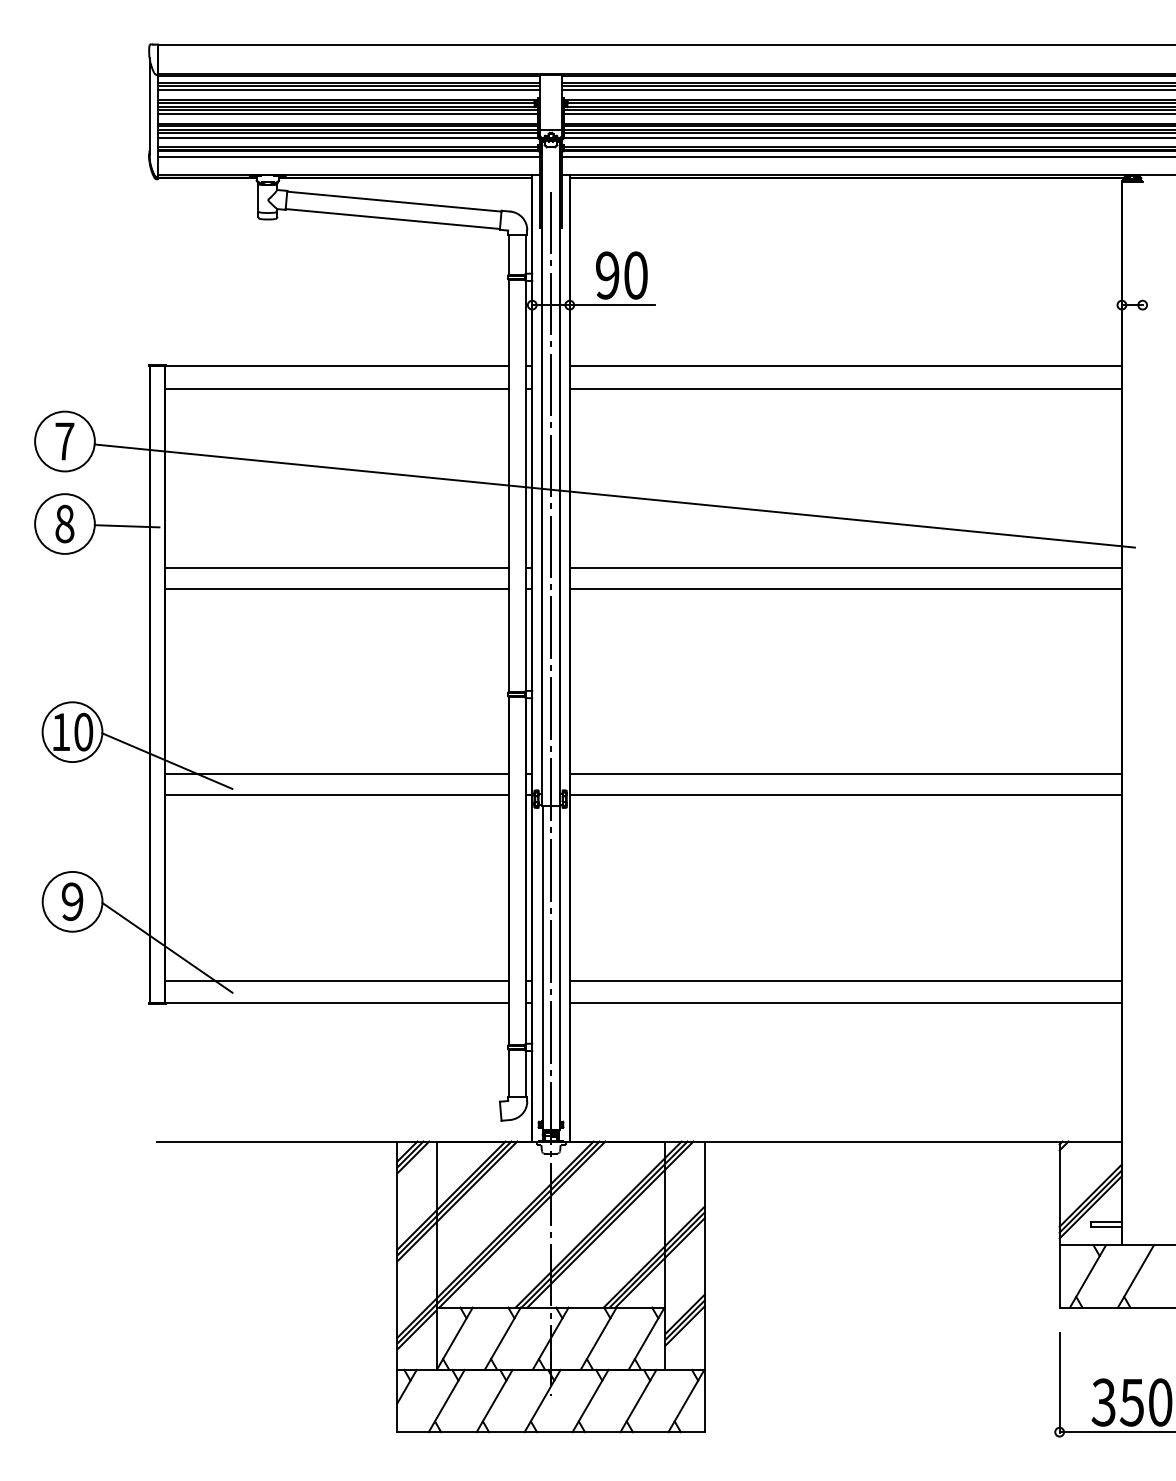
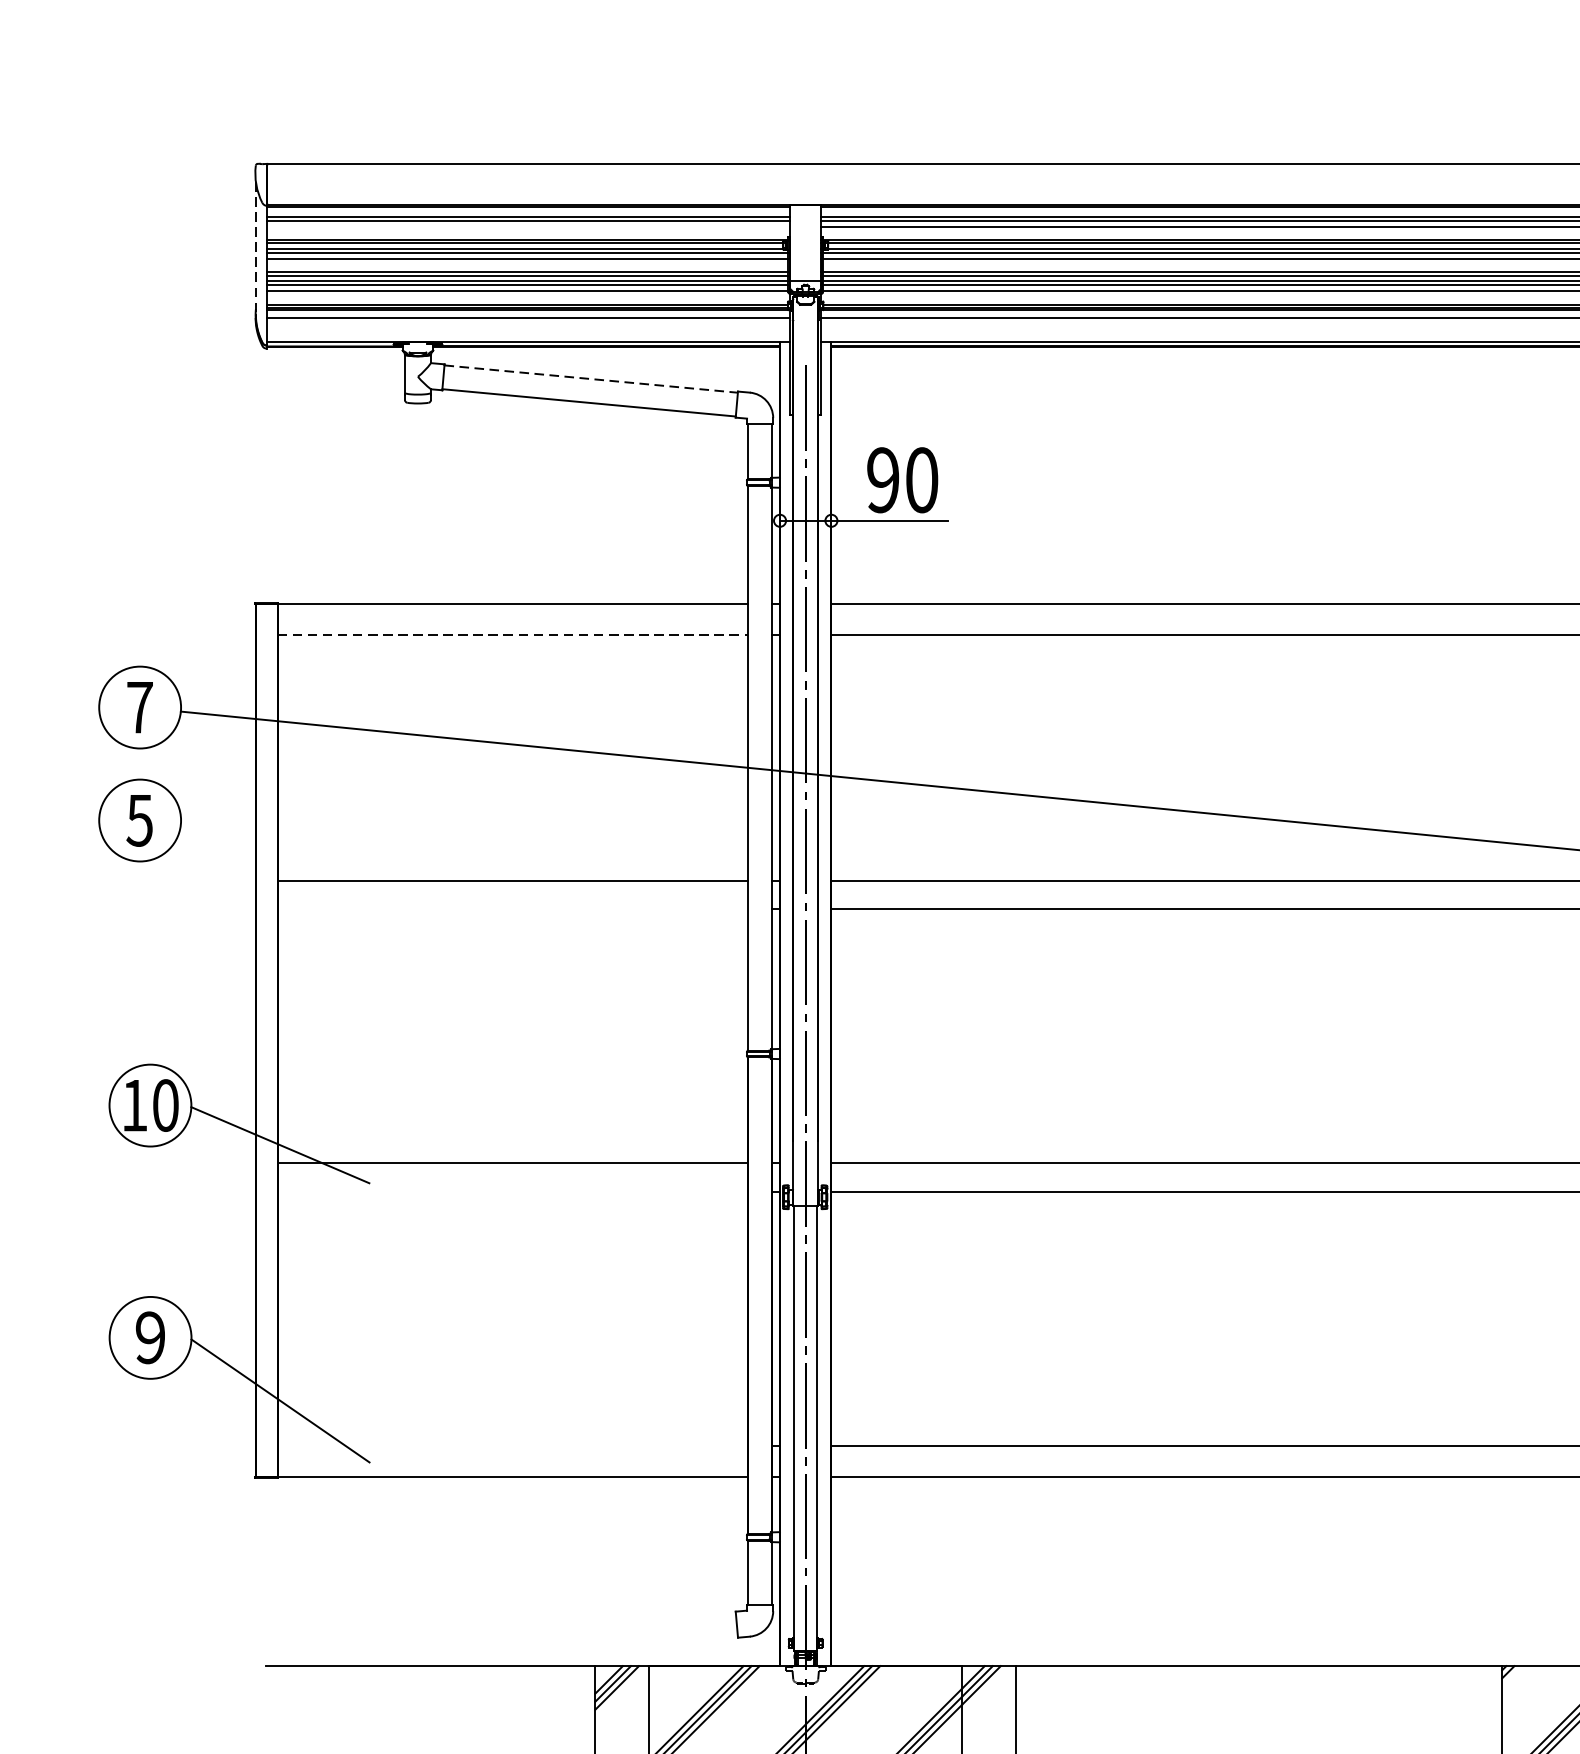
line: (348, 90) -> (528, 226), removed
line: (149, 106) -> (255, 248), solid -> dashed
line: (394, 201) -> (591, 378), solid -> dashed
line: (337, 388) -> (513, 634), solid -> dashed
text: (64, 523) -> (139, 819), 8 -> 5
line: (126, 526) -> (224, 823), removed
line: (337, 588) -> (513, 908), removed
line: (337, 795) -> (513, 1192), removed
line: (337, 980) -> (513, 1445), removed

